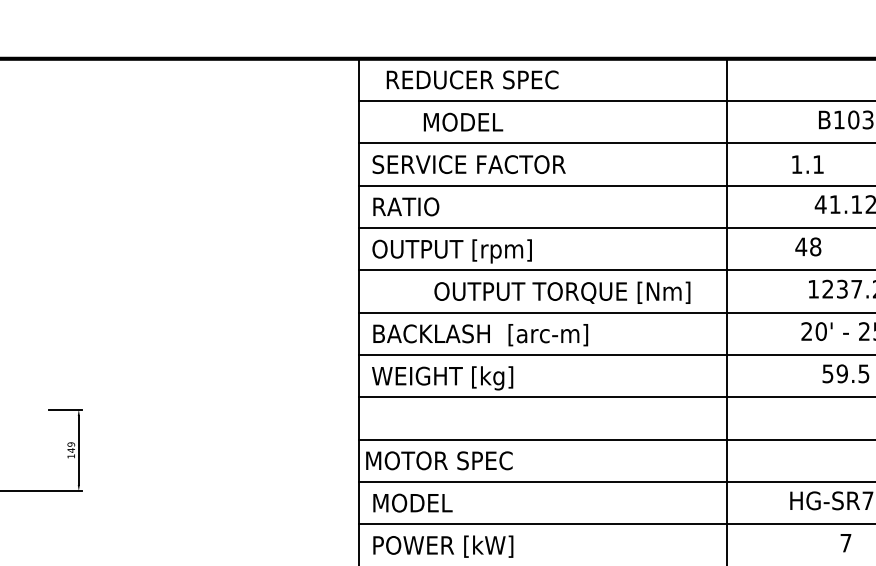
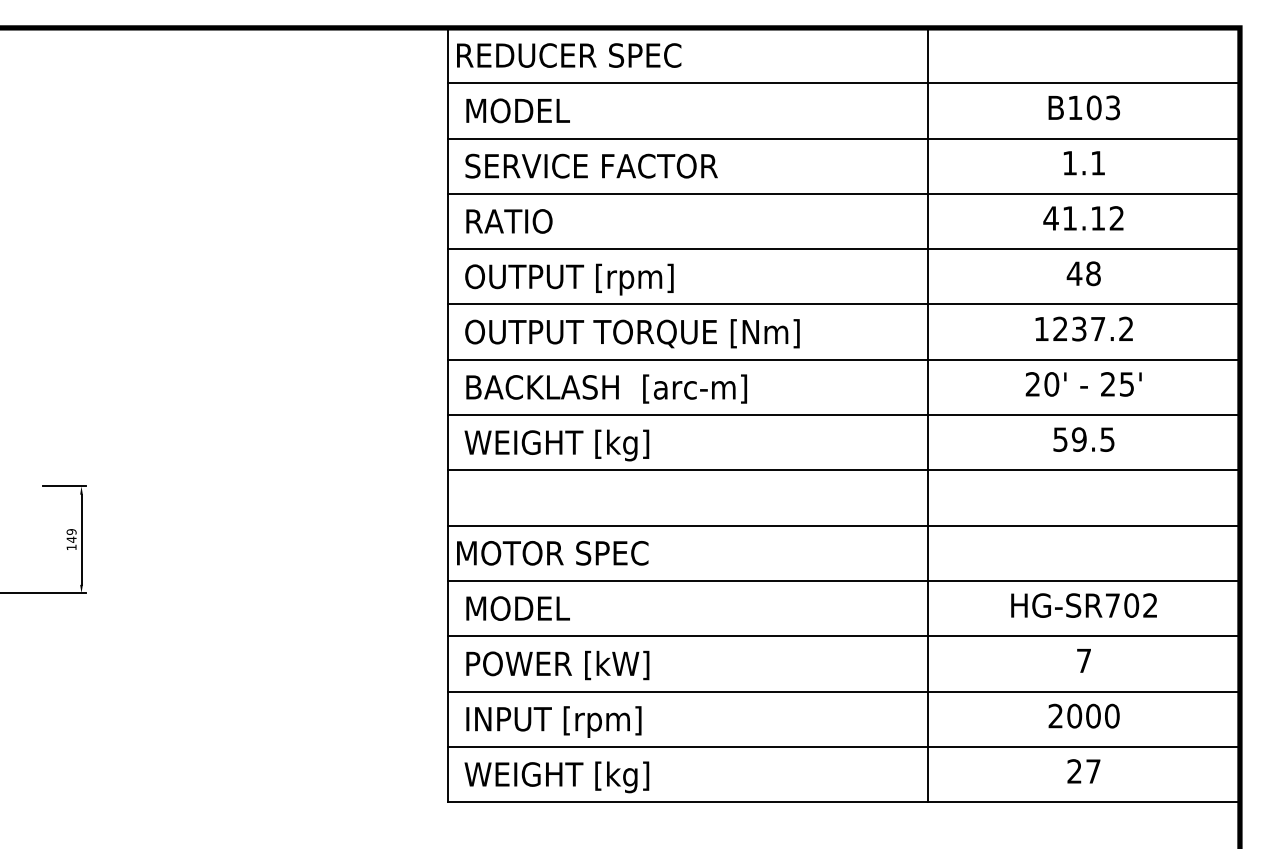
text: (472, 79) -> (569, 55), moved
text: (462, 121) -> (517, 110), moved
text: (807, 164) -> (1083, 163), moved
text: (808, 246) -> (1083, 273), moved
text: (562, 292) -> (632, 333), moved

